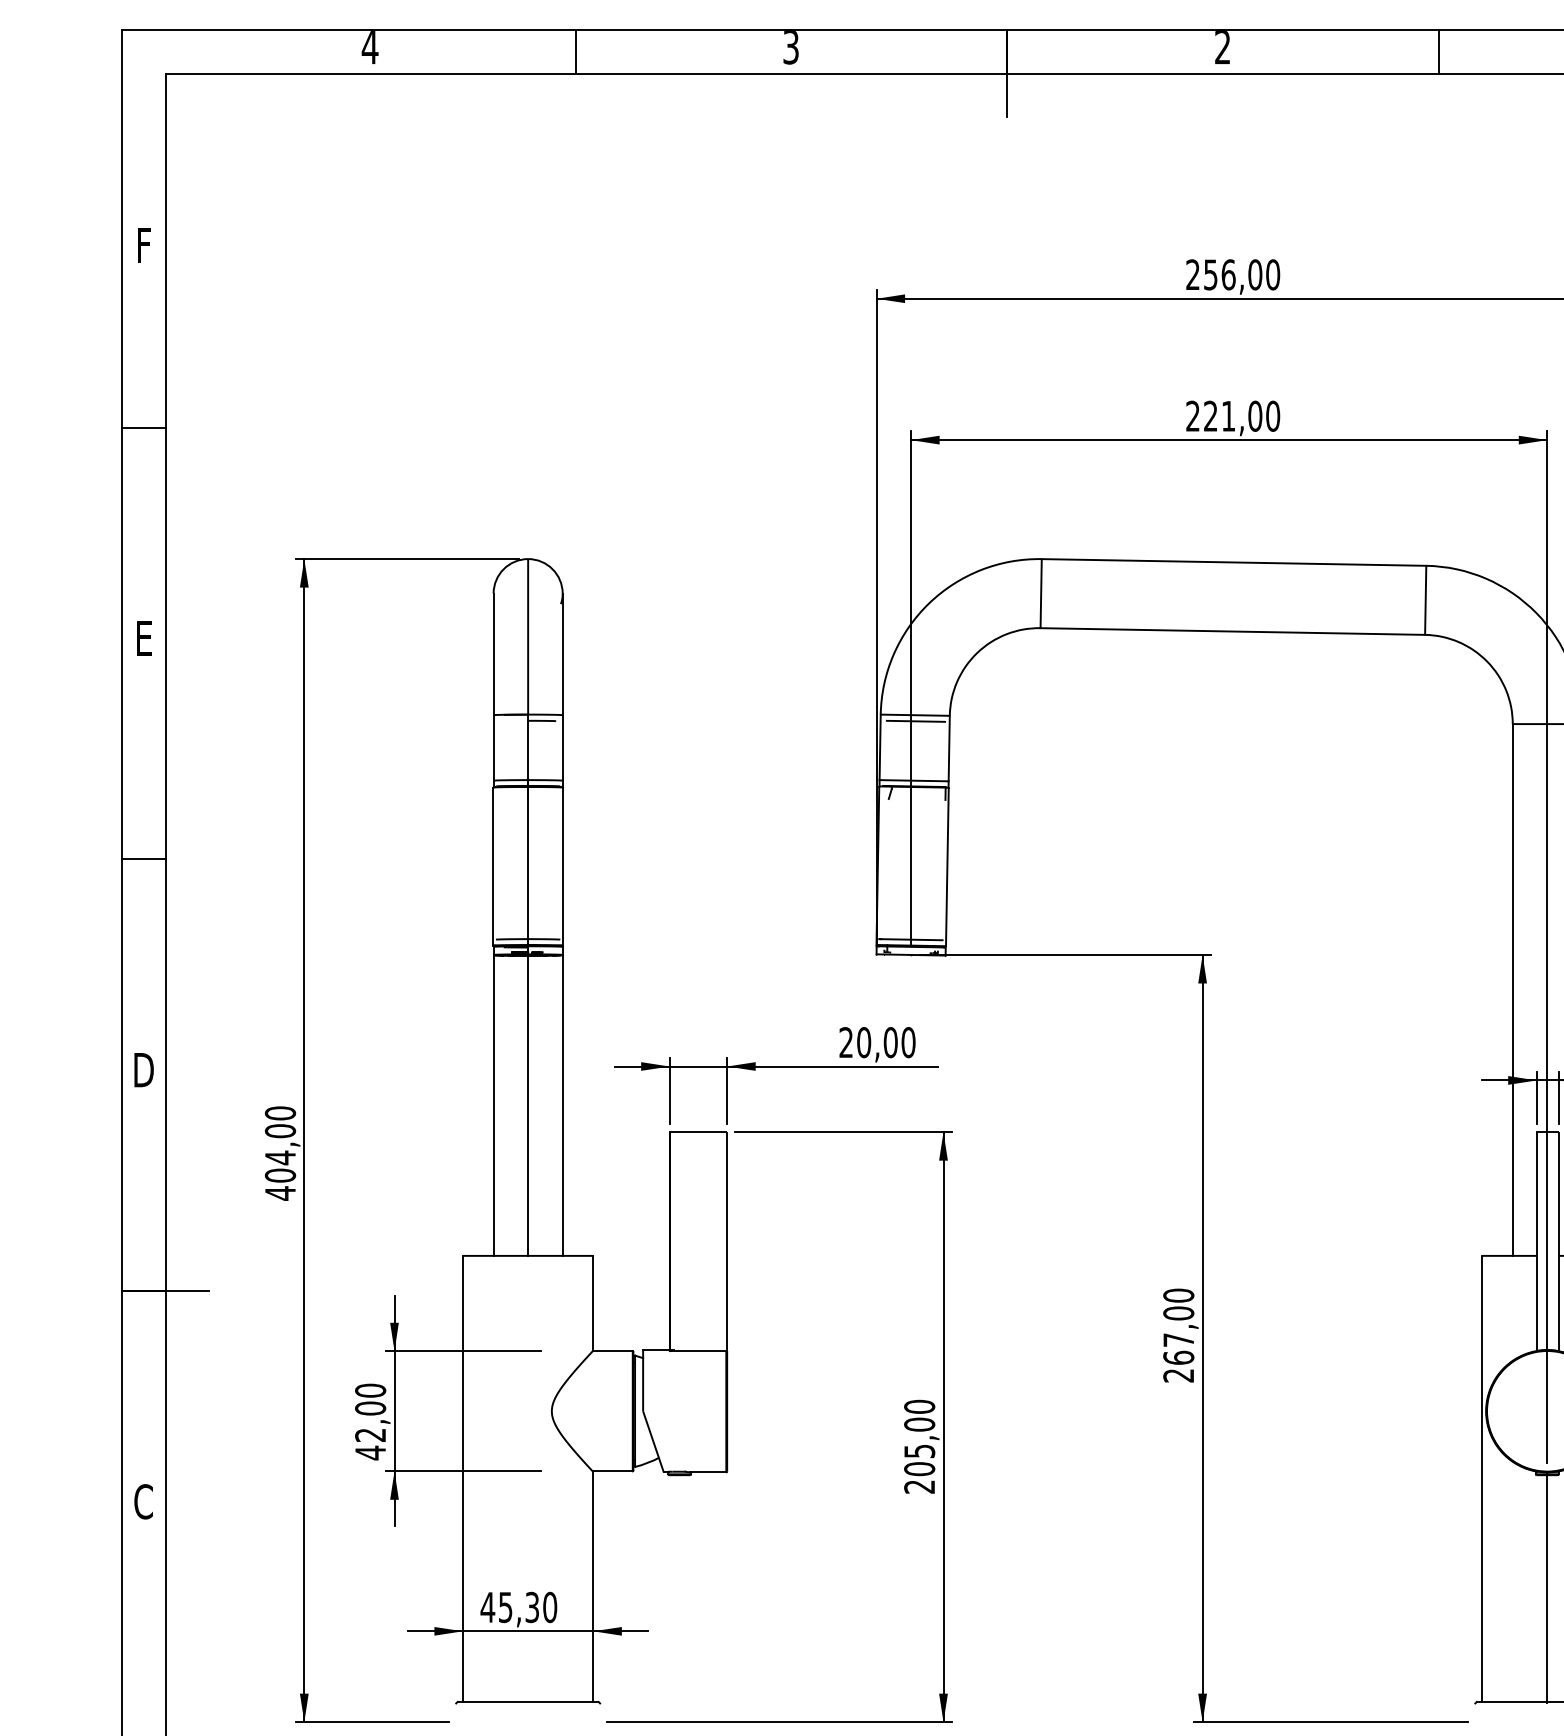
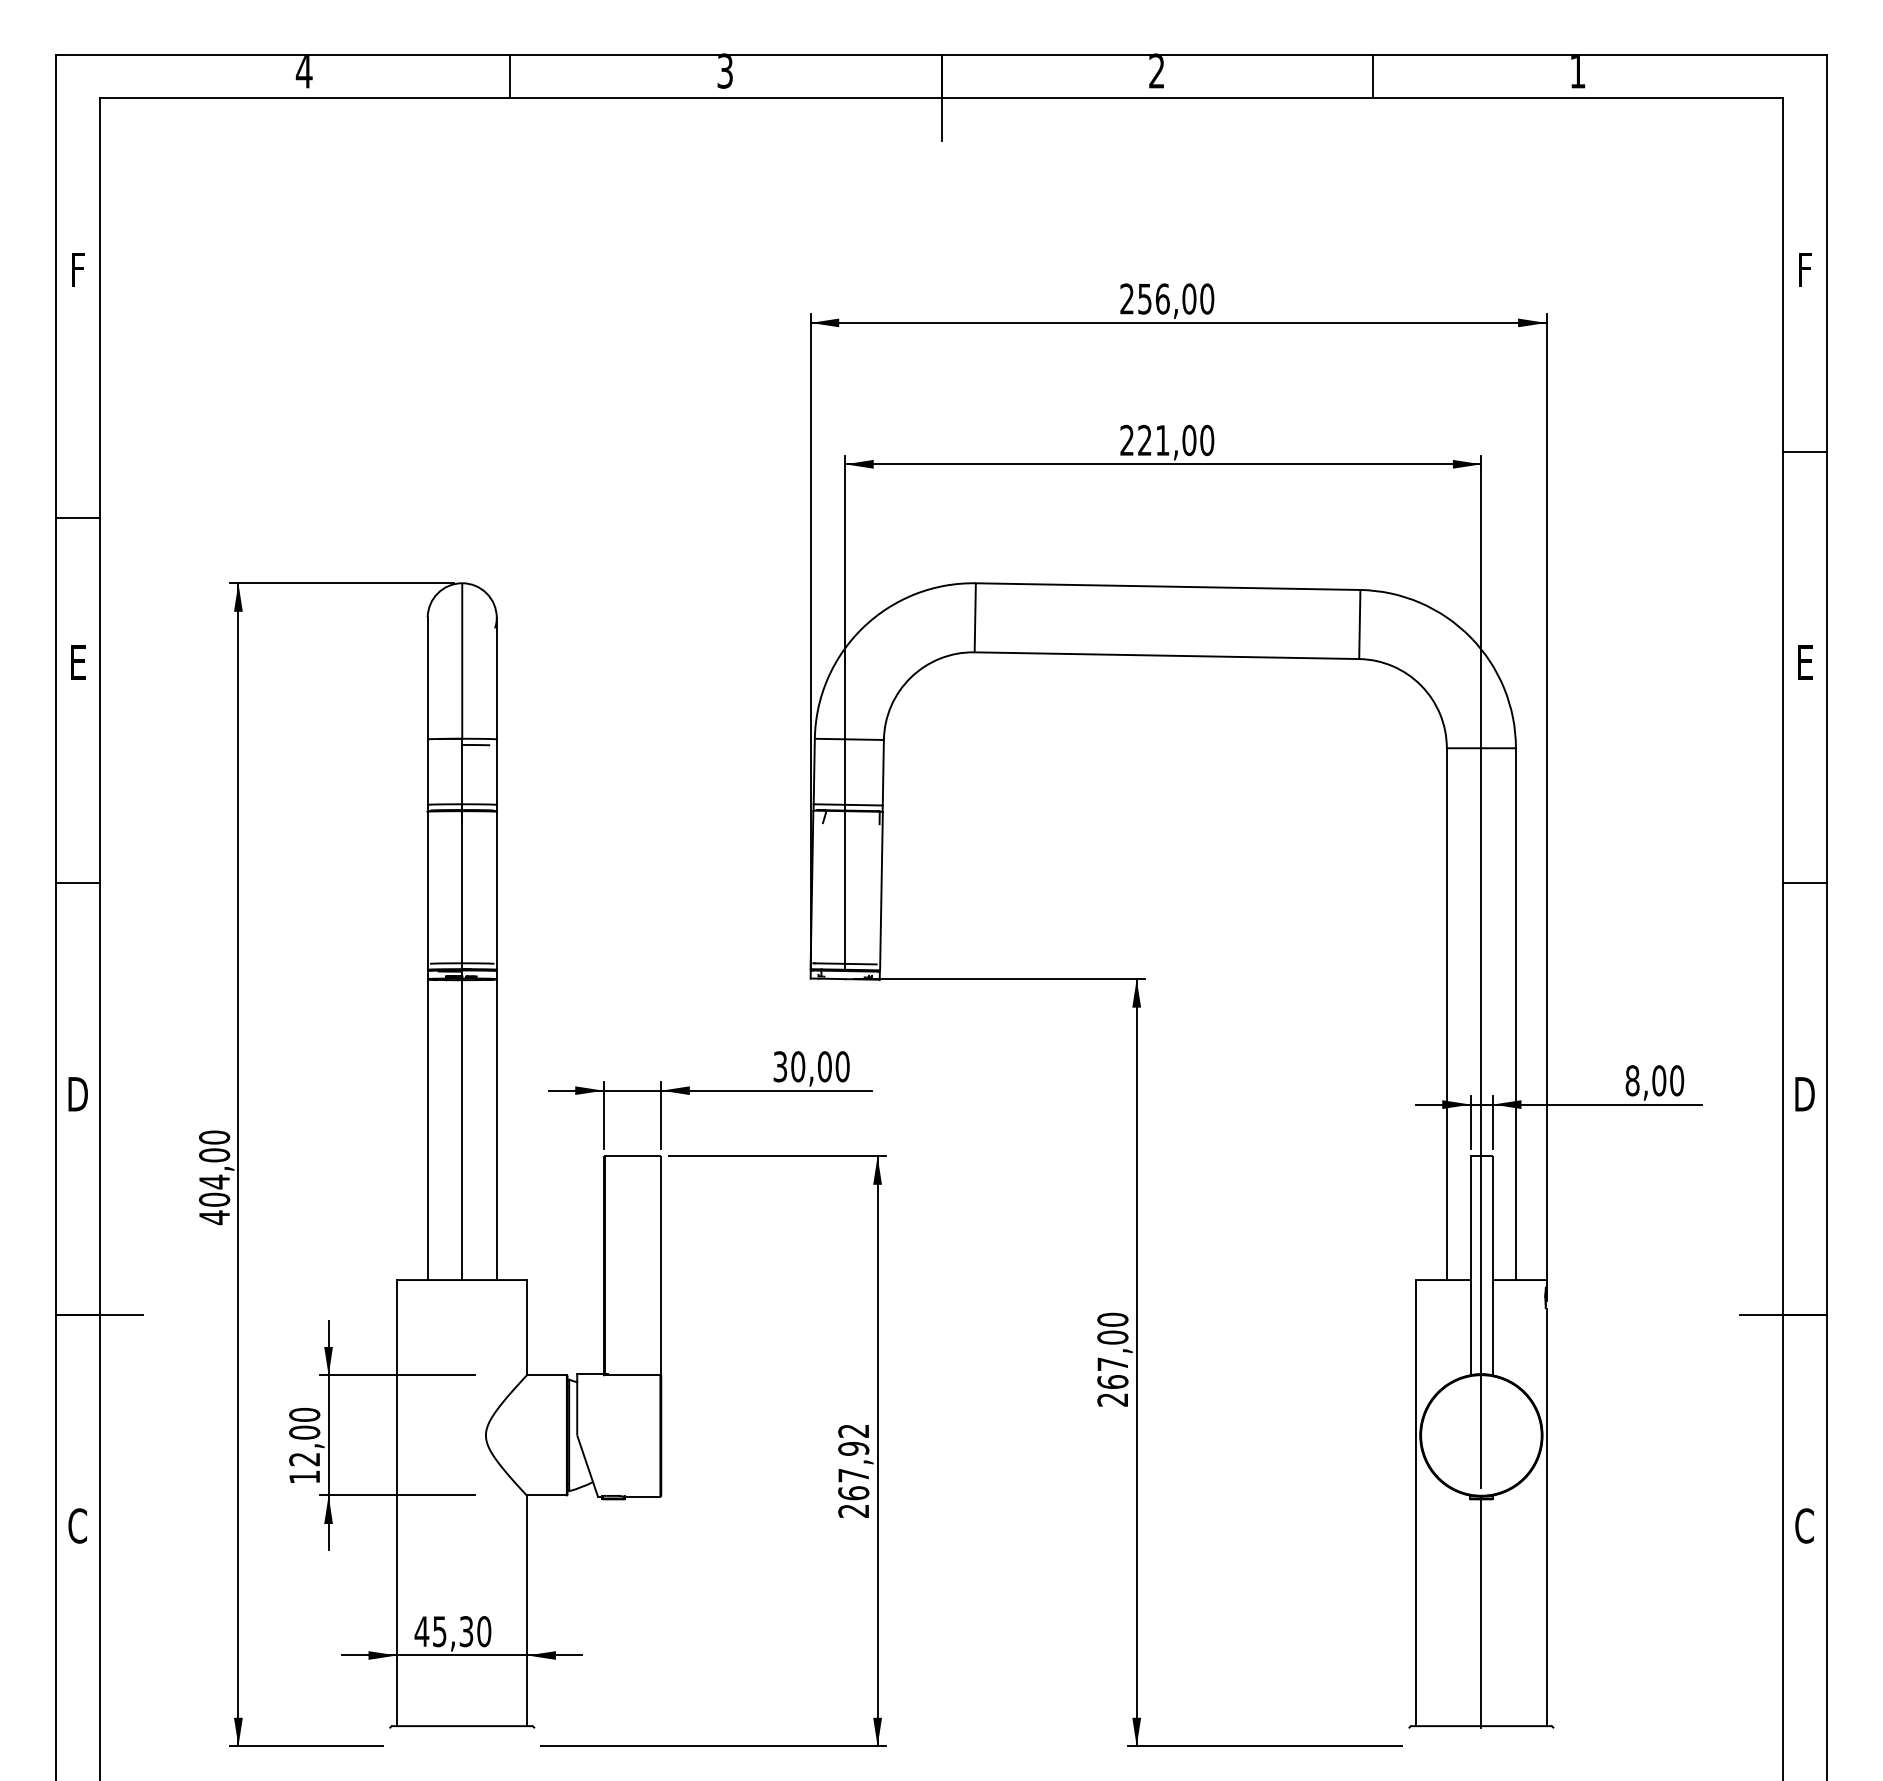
line: (143, 427) -> (77, 517), moved
line: (915, 721) -> (849, 745), removed
text: (846, 1042) -> (780, 1066), 20,00 -> 30,00
text: (919, 1438) -> (853, 1462), 205,00 -> 267,92
text: (370, 1452) -> (304, 1476), 42,00 -> 12,00

